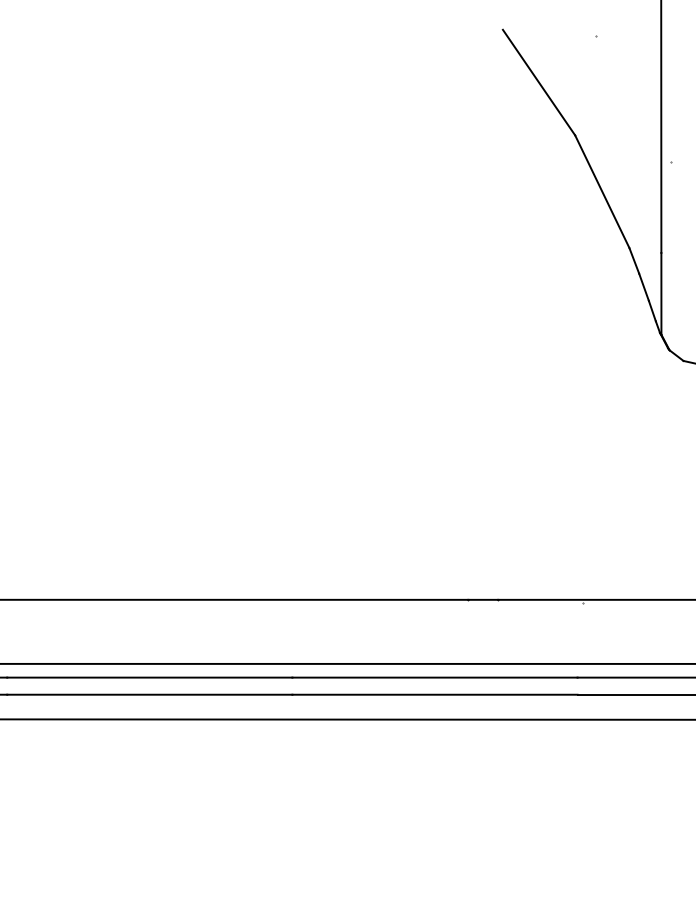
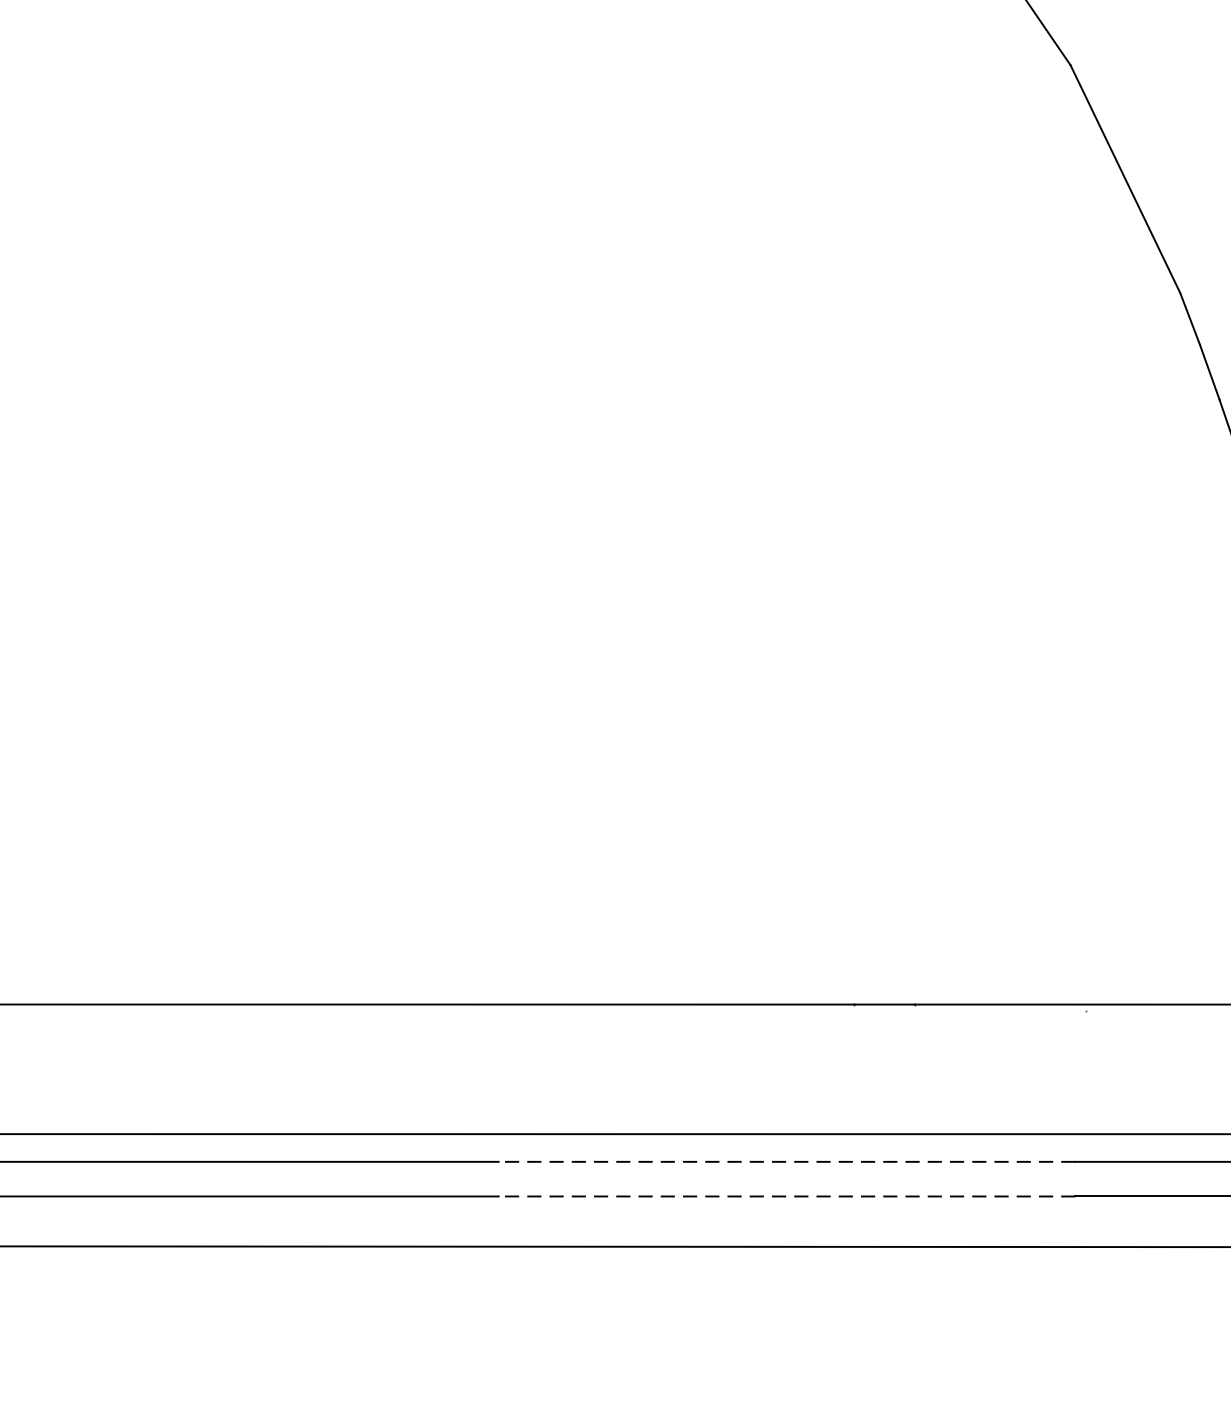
line: (434, 677) -> (786, 1161), solid -> dashed
line: (434, 694) -> (786, 1195), solid -> dashed

